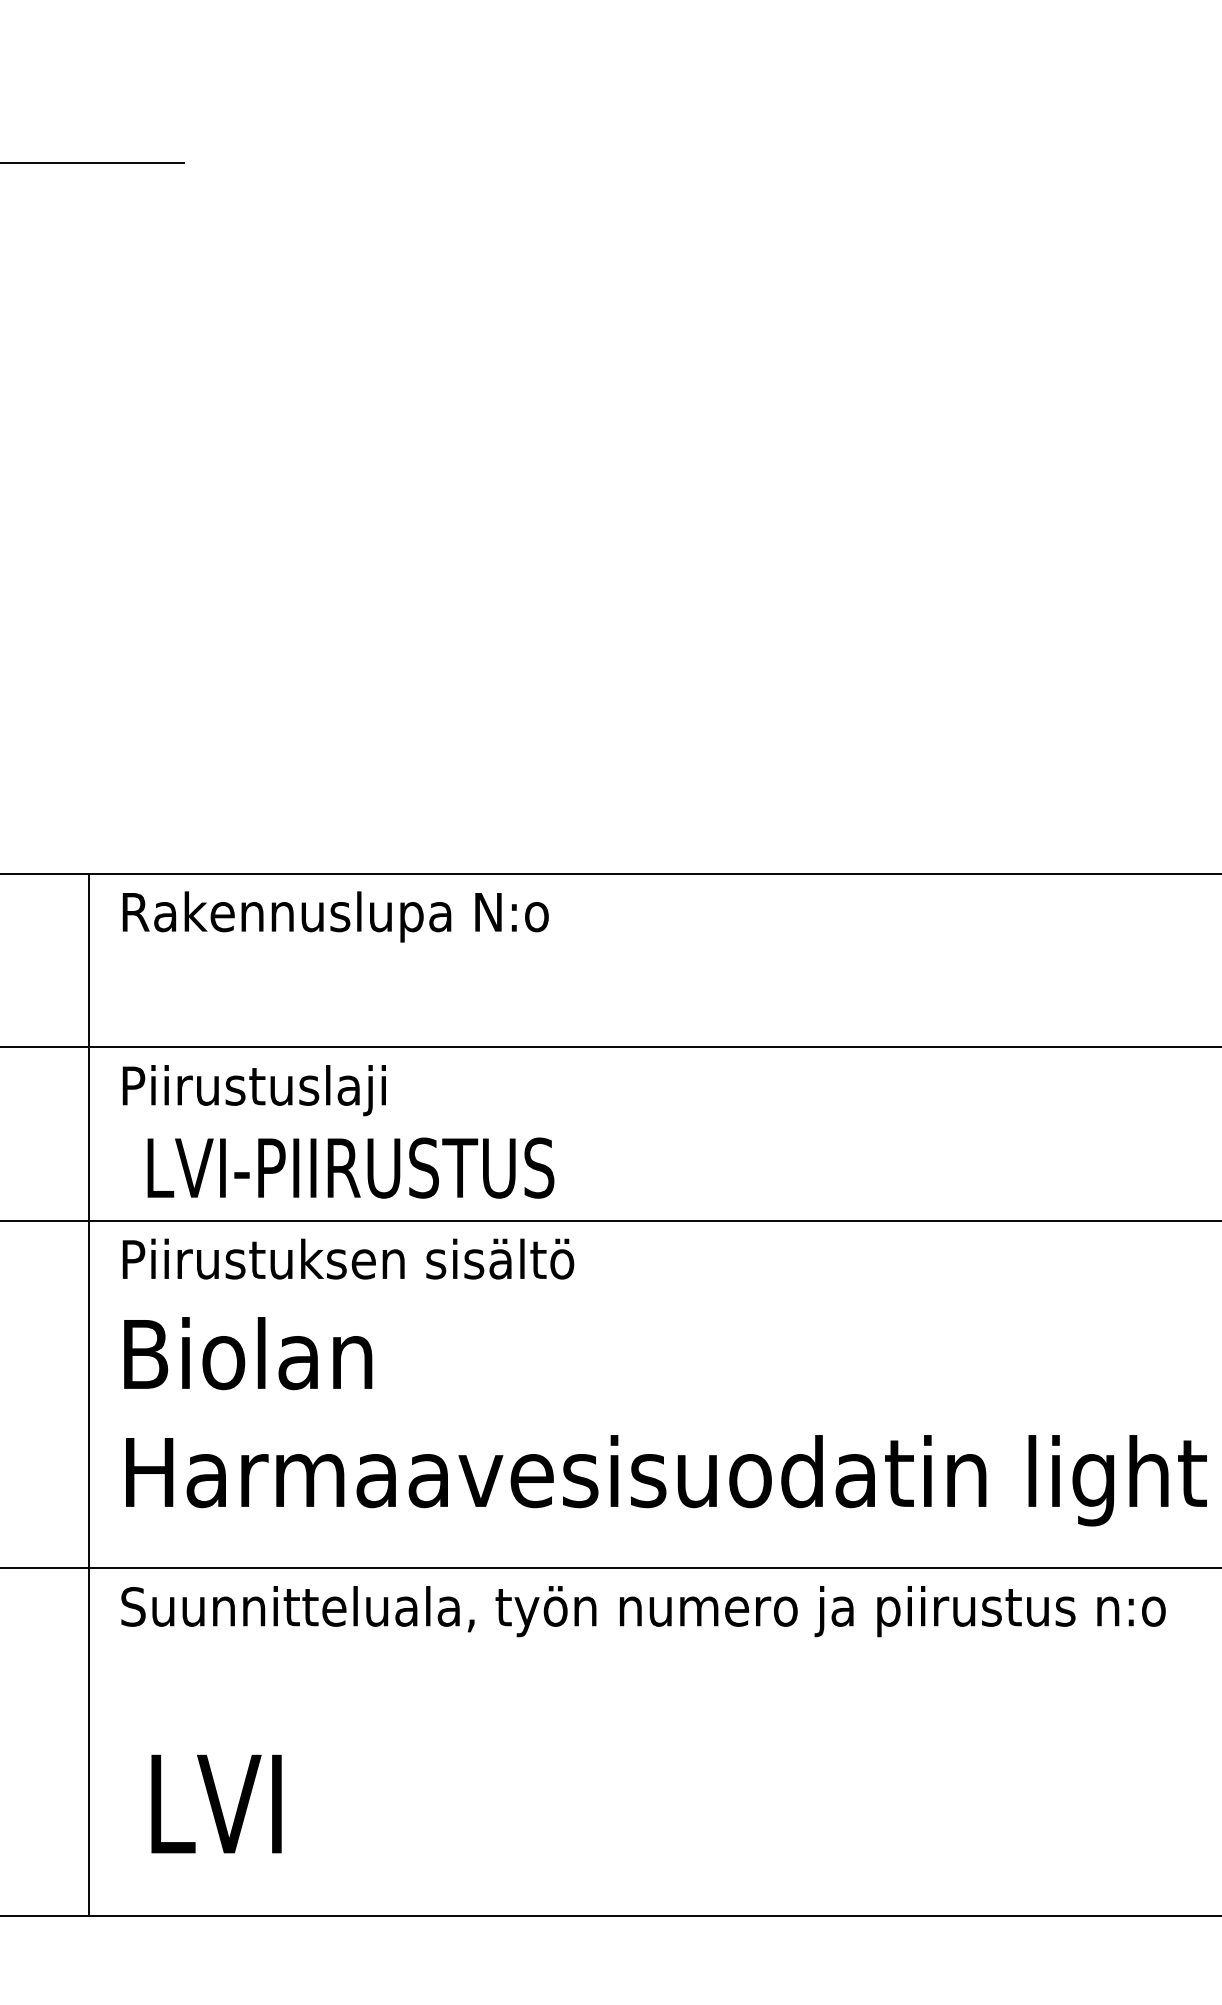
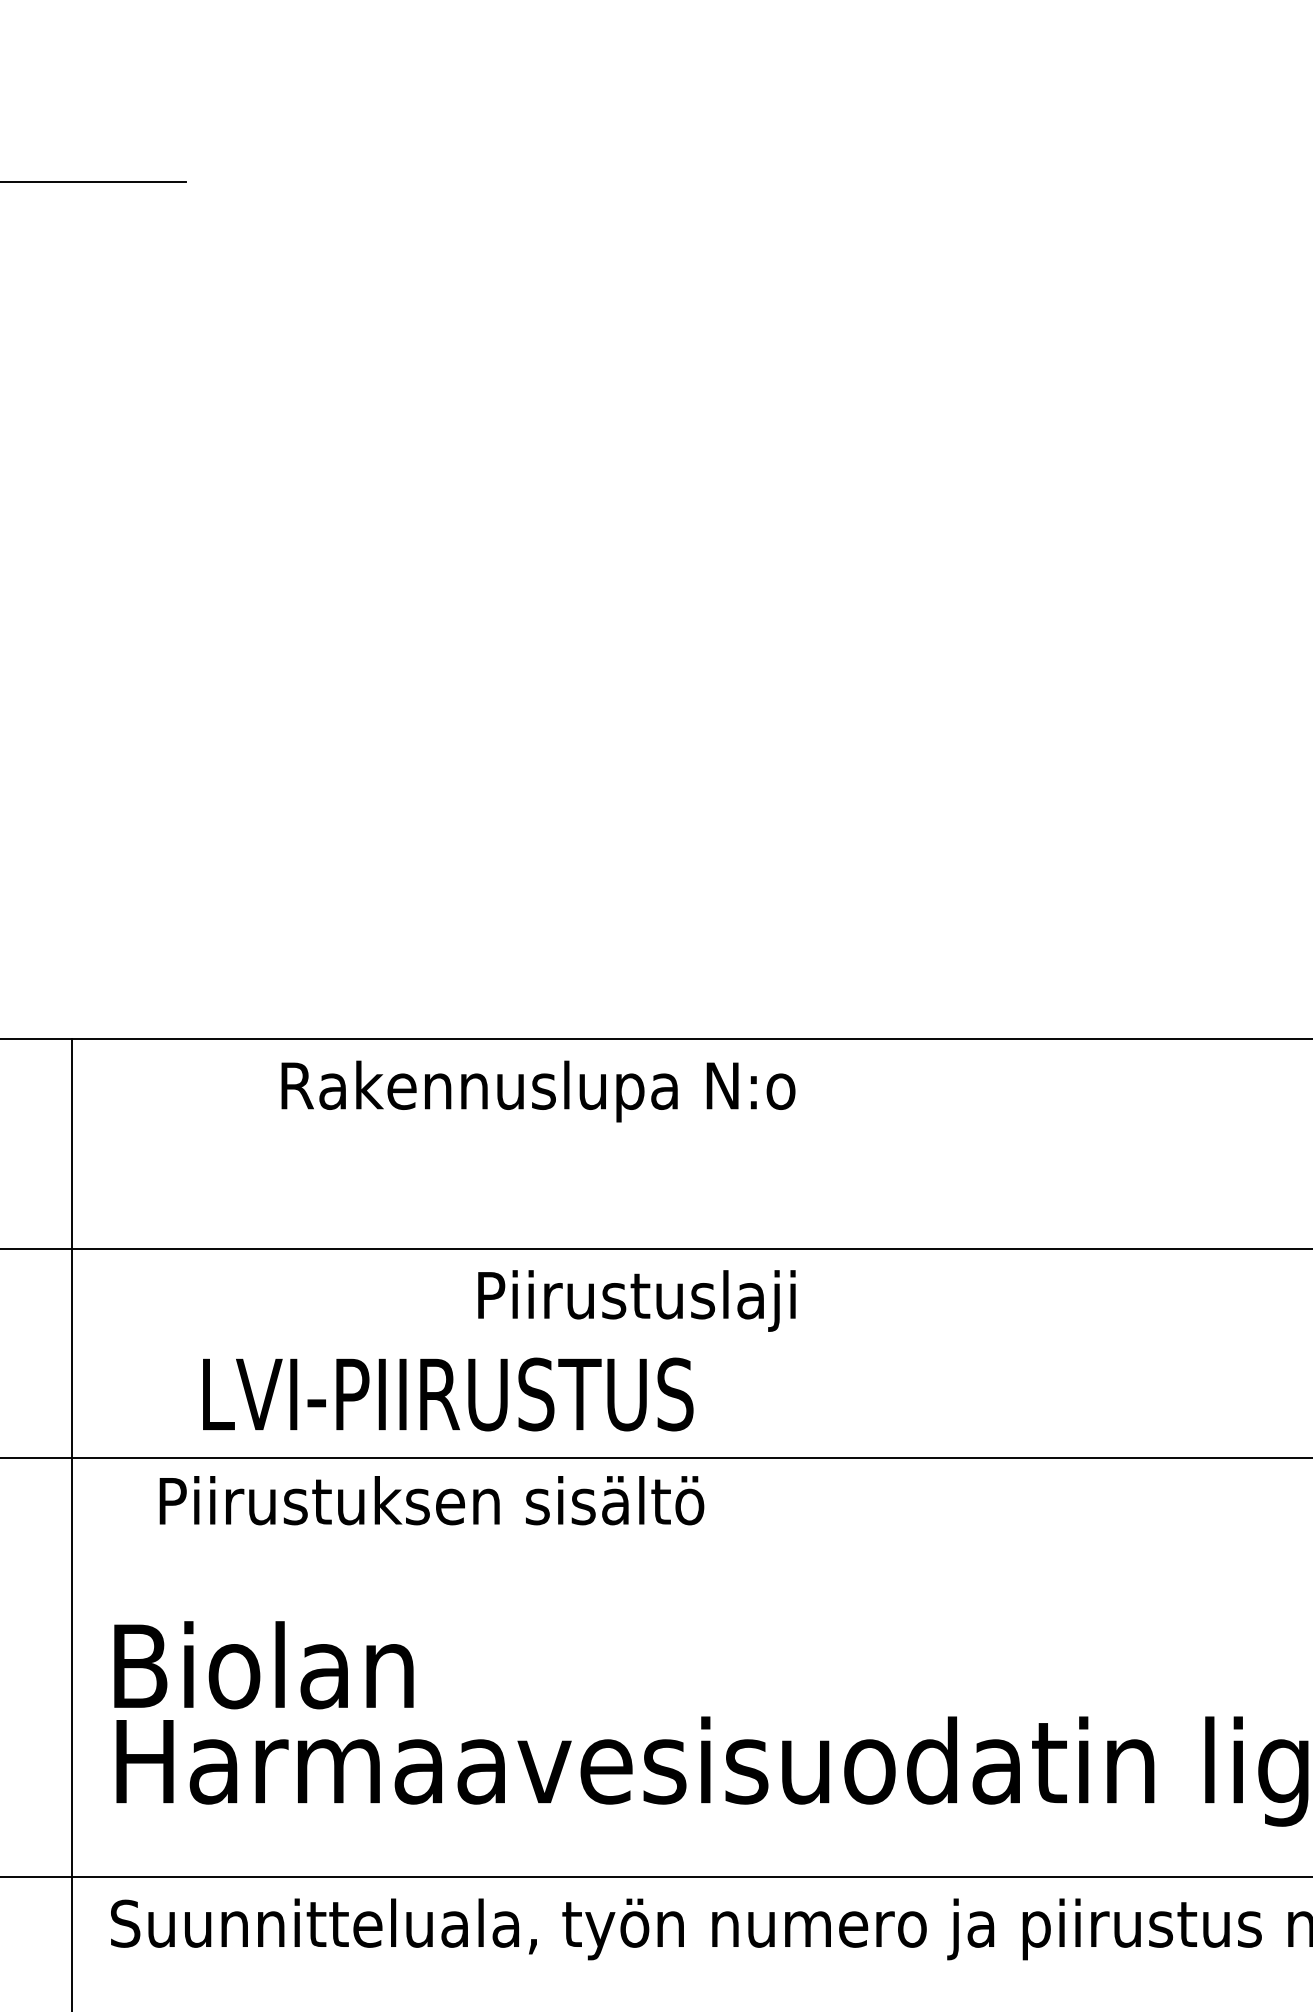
text: (335, 916) -> (538, 1091), moved
text: (253, 1090) -> (635, 1300), moved
text: (350, 1167) -> (447, 1393), moved
text: (348, 1258) -> (431, 1499), moved
text: (248, 1353) -> (264, 1665), moved

